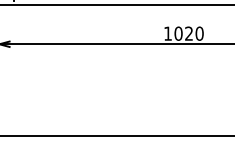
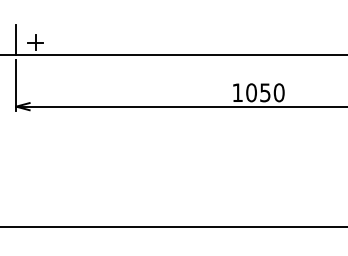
text: (189, 33) -> (265, 92), 1020 -> 1050

